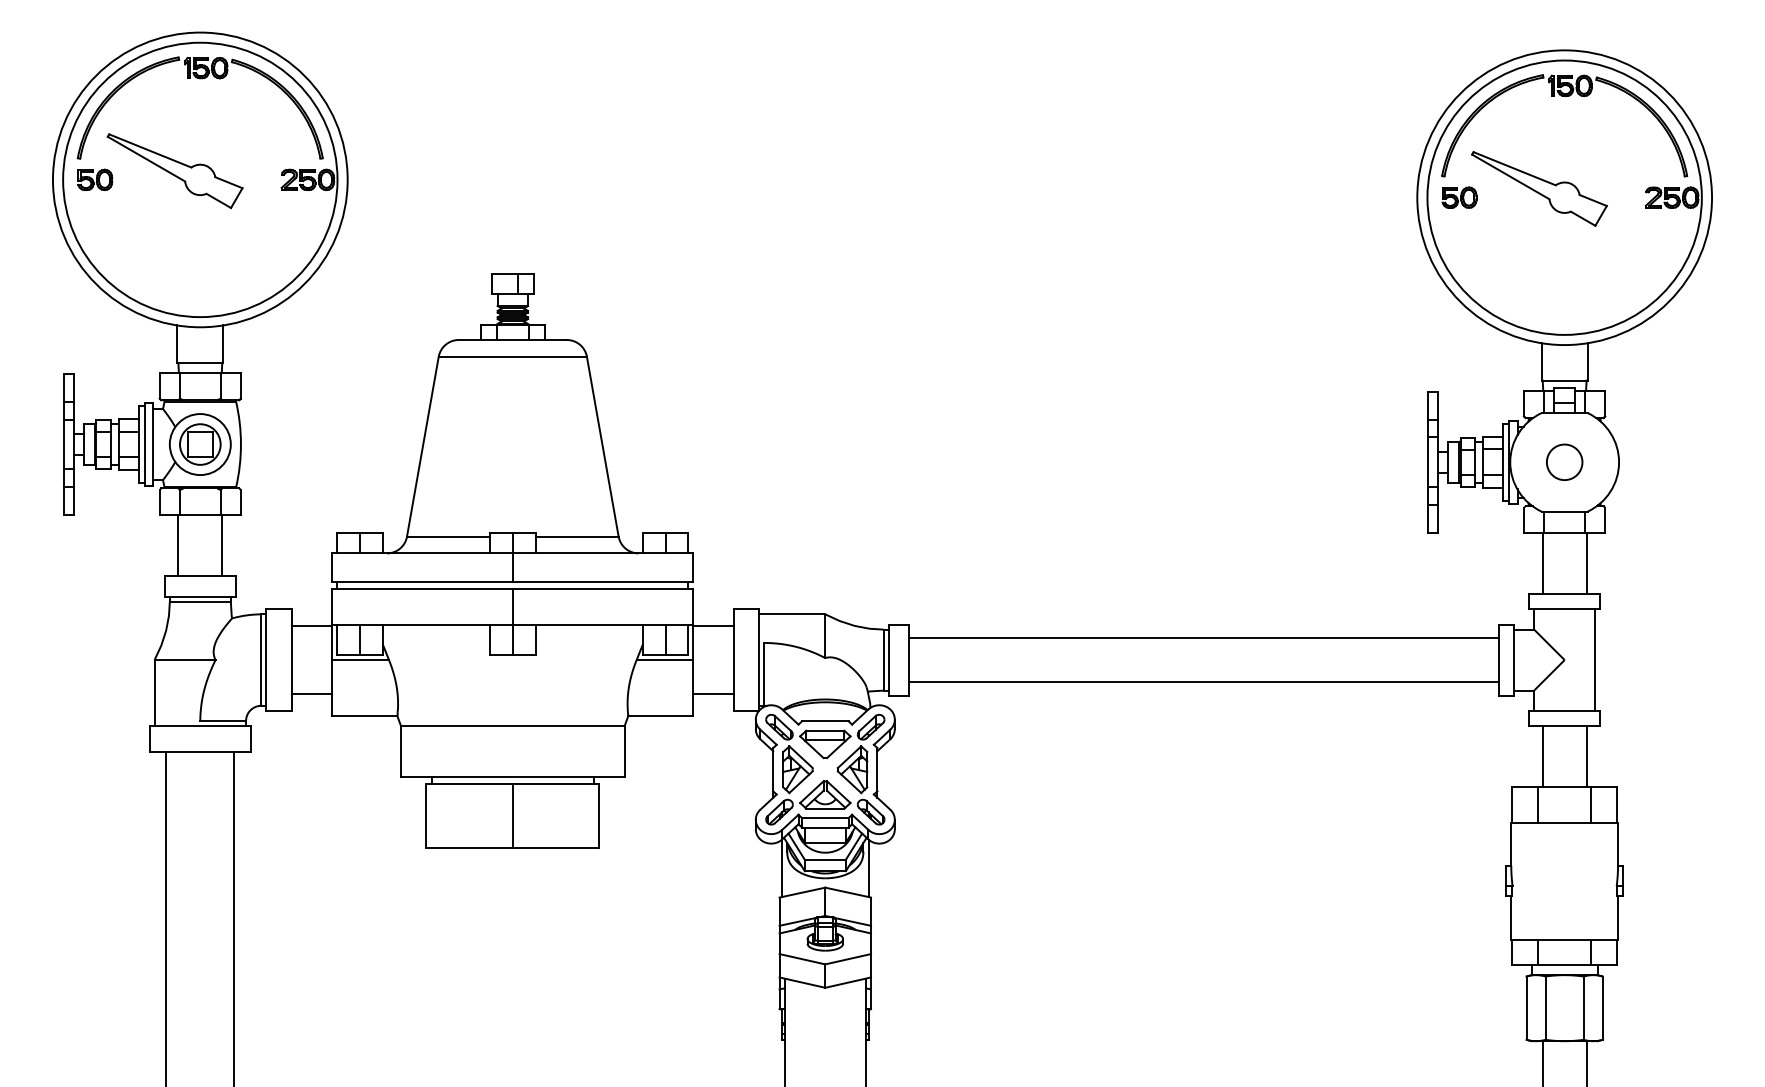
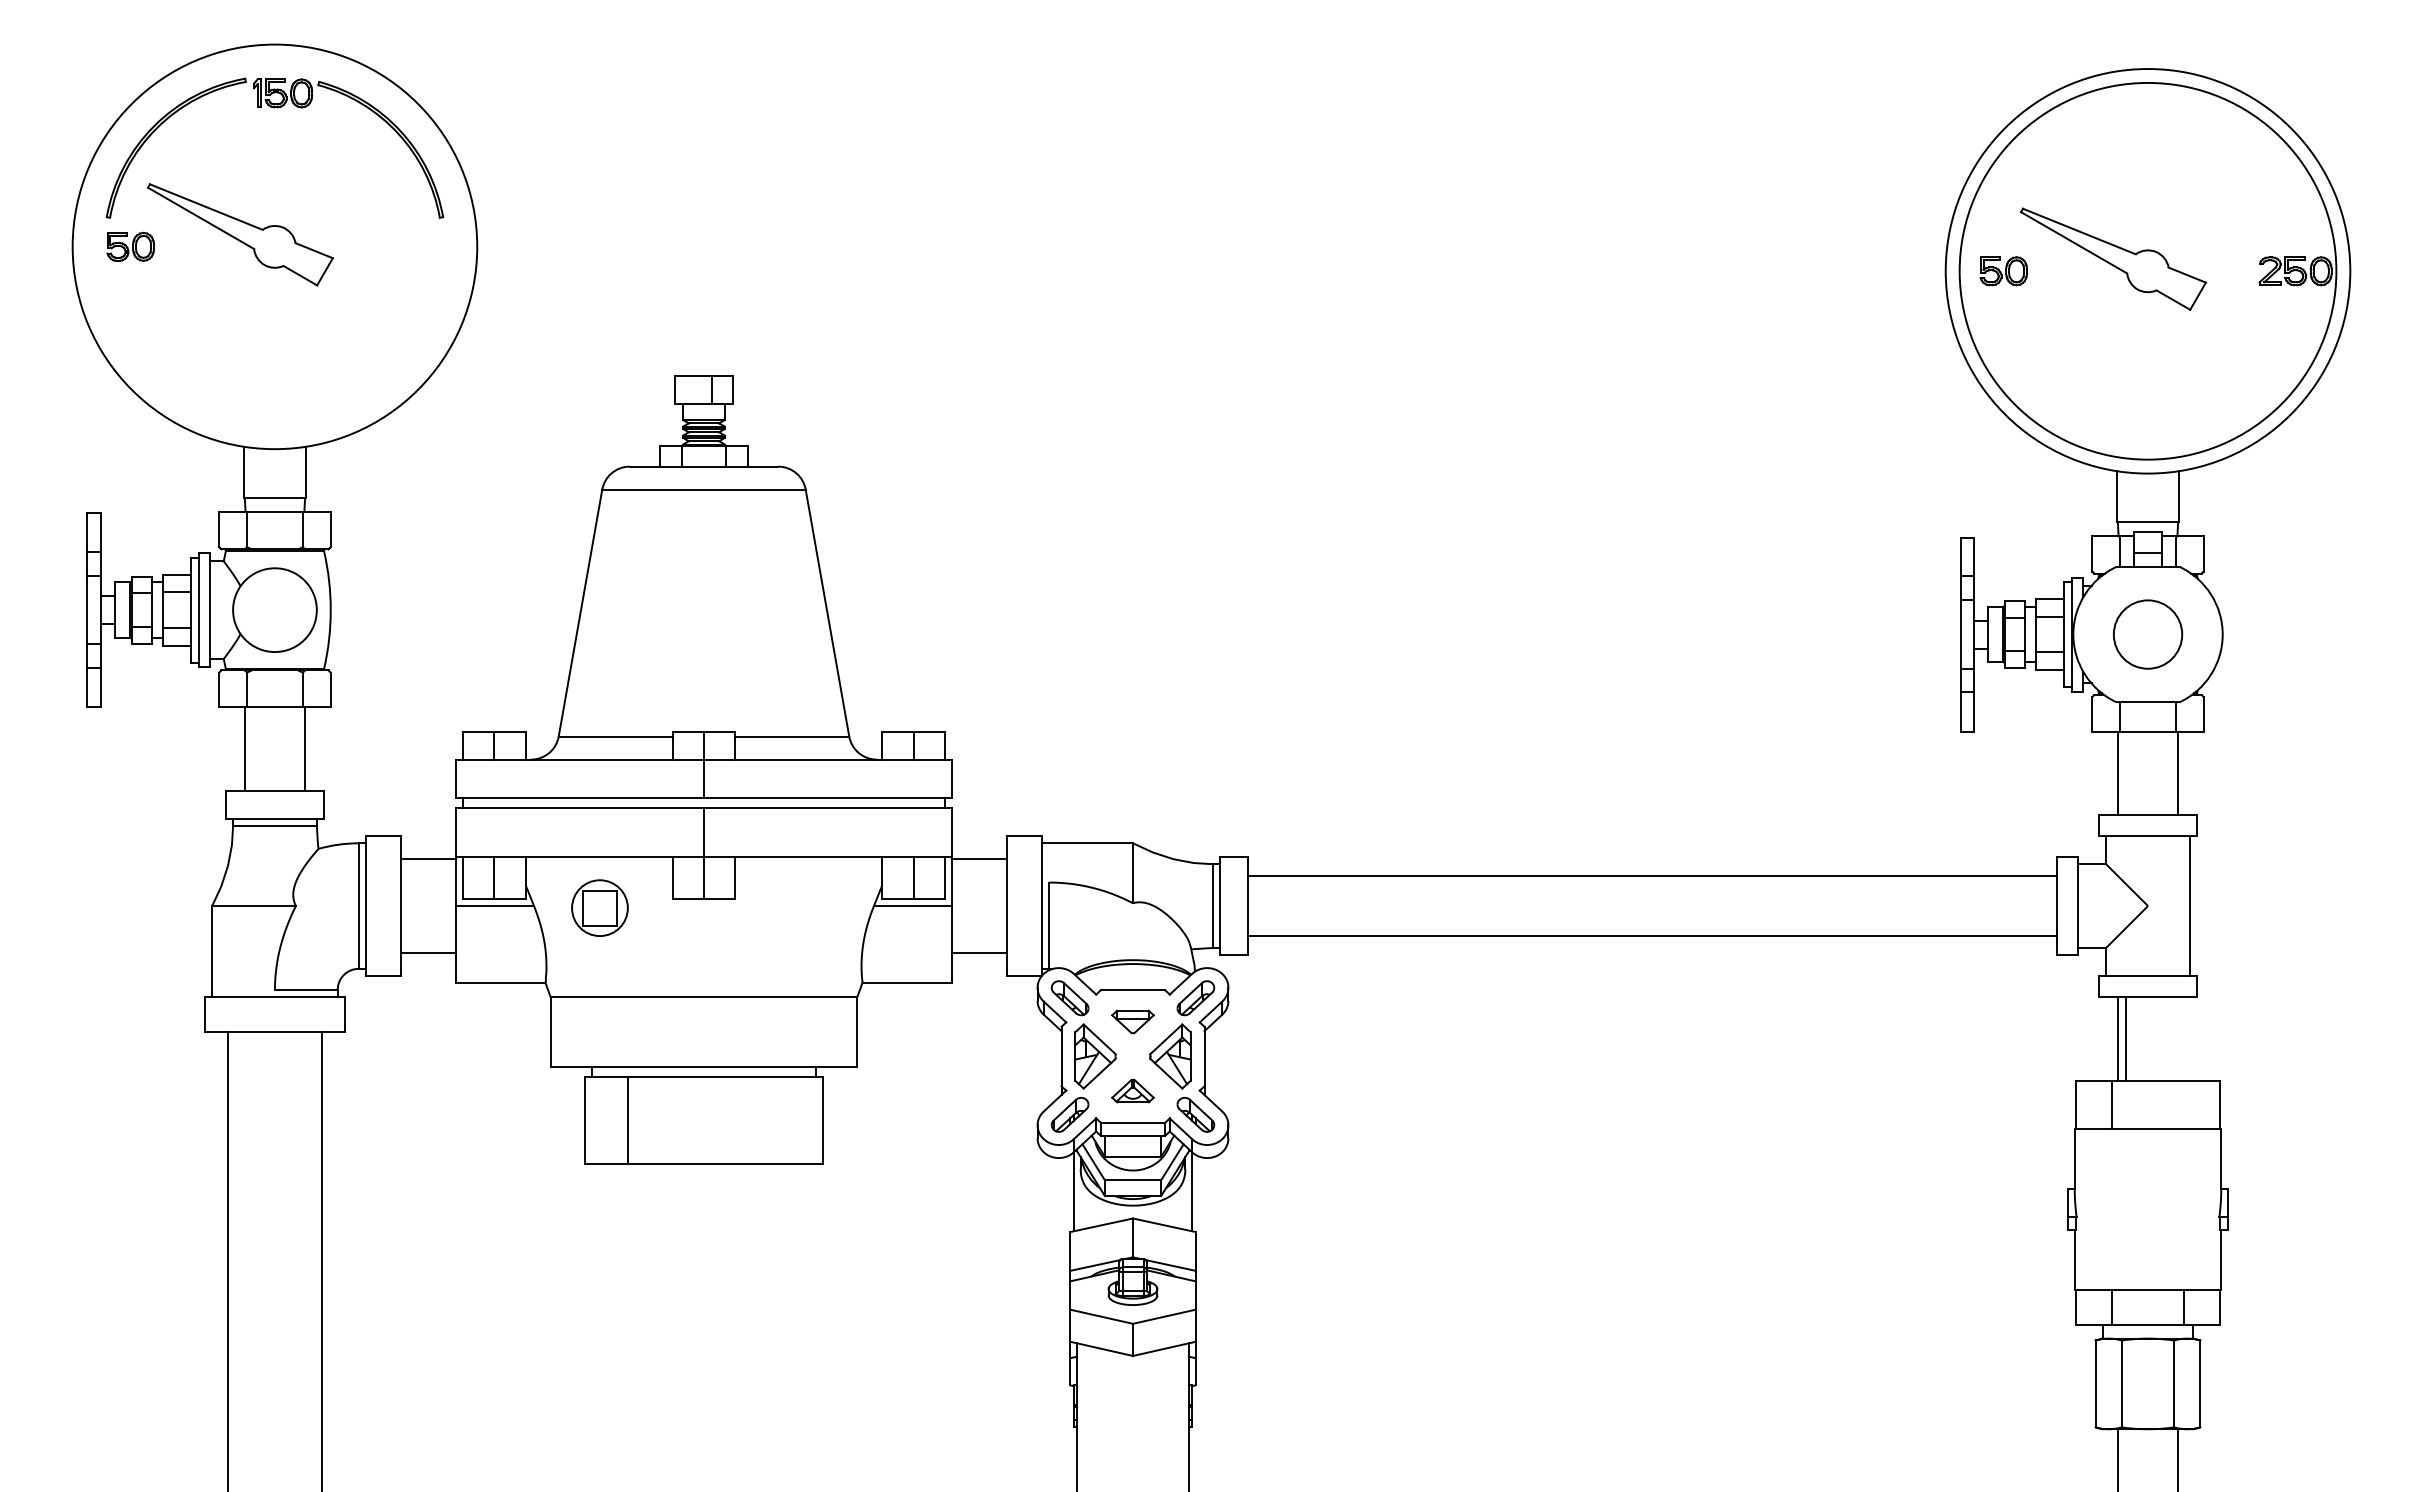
part: (1565, 96) -> (2148, 132), removed
part: (199, 179) -> (274, 246), removed
part: (199, 444) -> (599, 907), moved
circle: (1564, 462) -> (2147, 634), size x1.4
part: (824, 744) -> (1132, 1021), size x0.6
line: (1586, 756) -> (2126, 1038), moved
part: (824, 794) -> (1132, 1090), size x0.6
line: (1591, 804) -> (2184, 1104), removed
line: (513, 816) -> (628, 1120), moved

